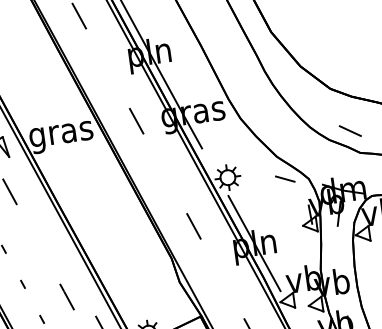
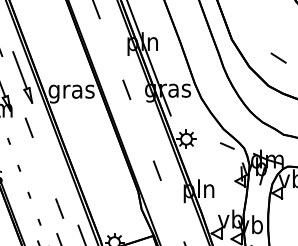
line: (350, 130) -> (278, 57), moved
line: (253, 242) -> (198, 188), removed

